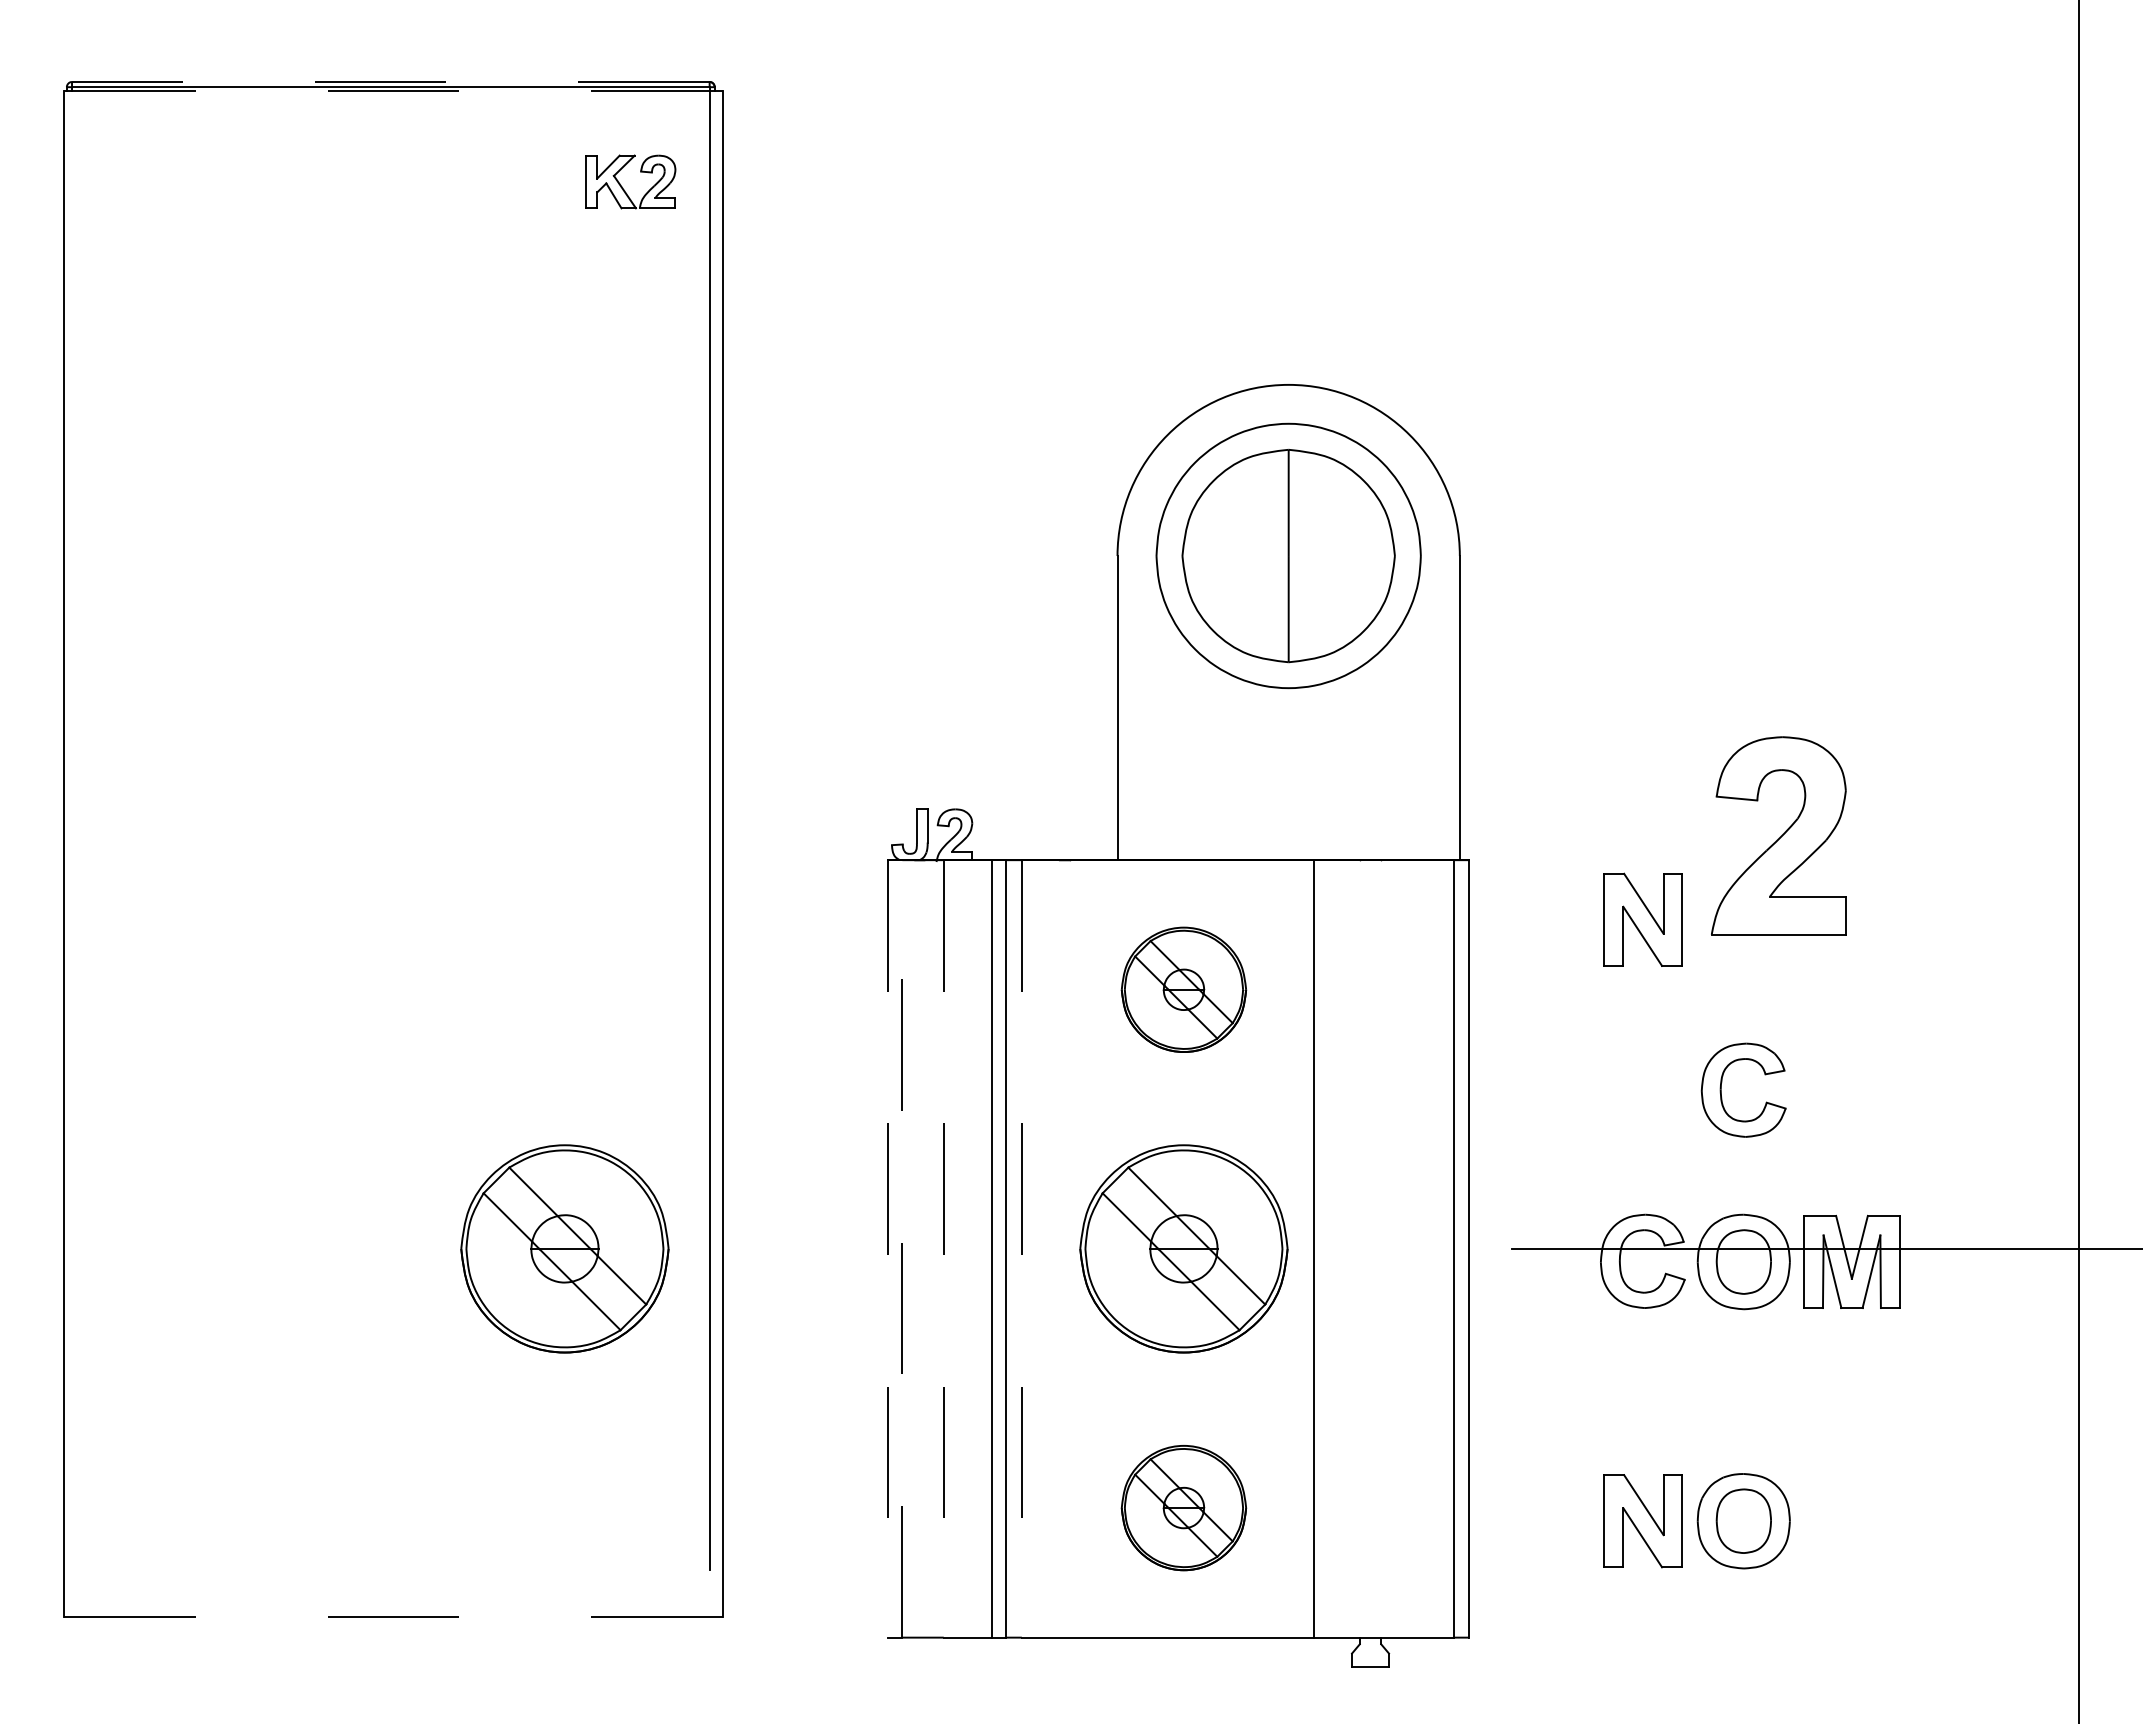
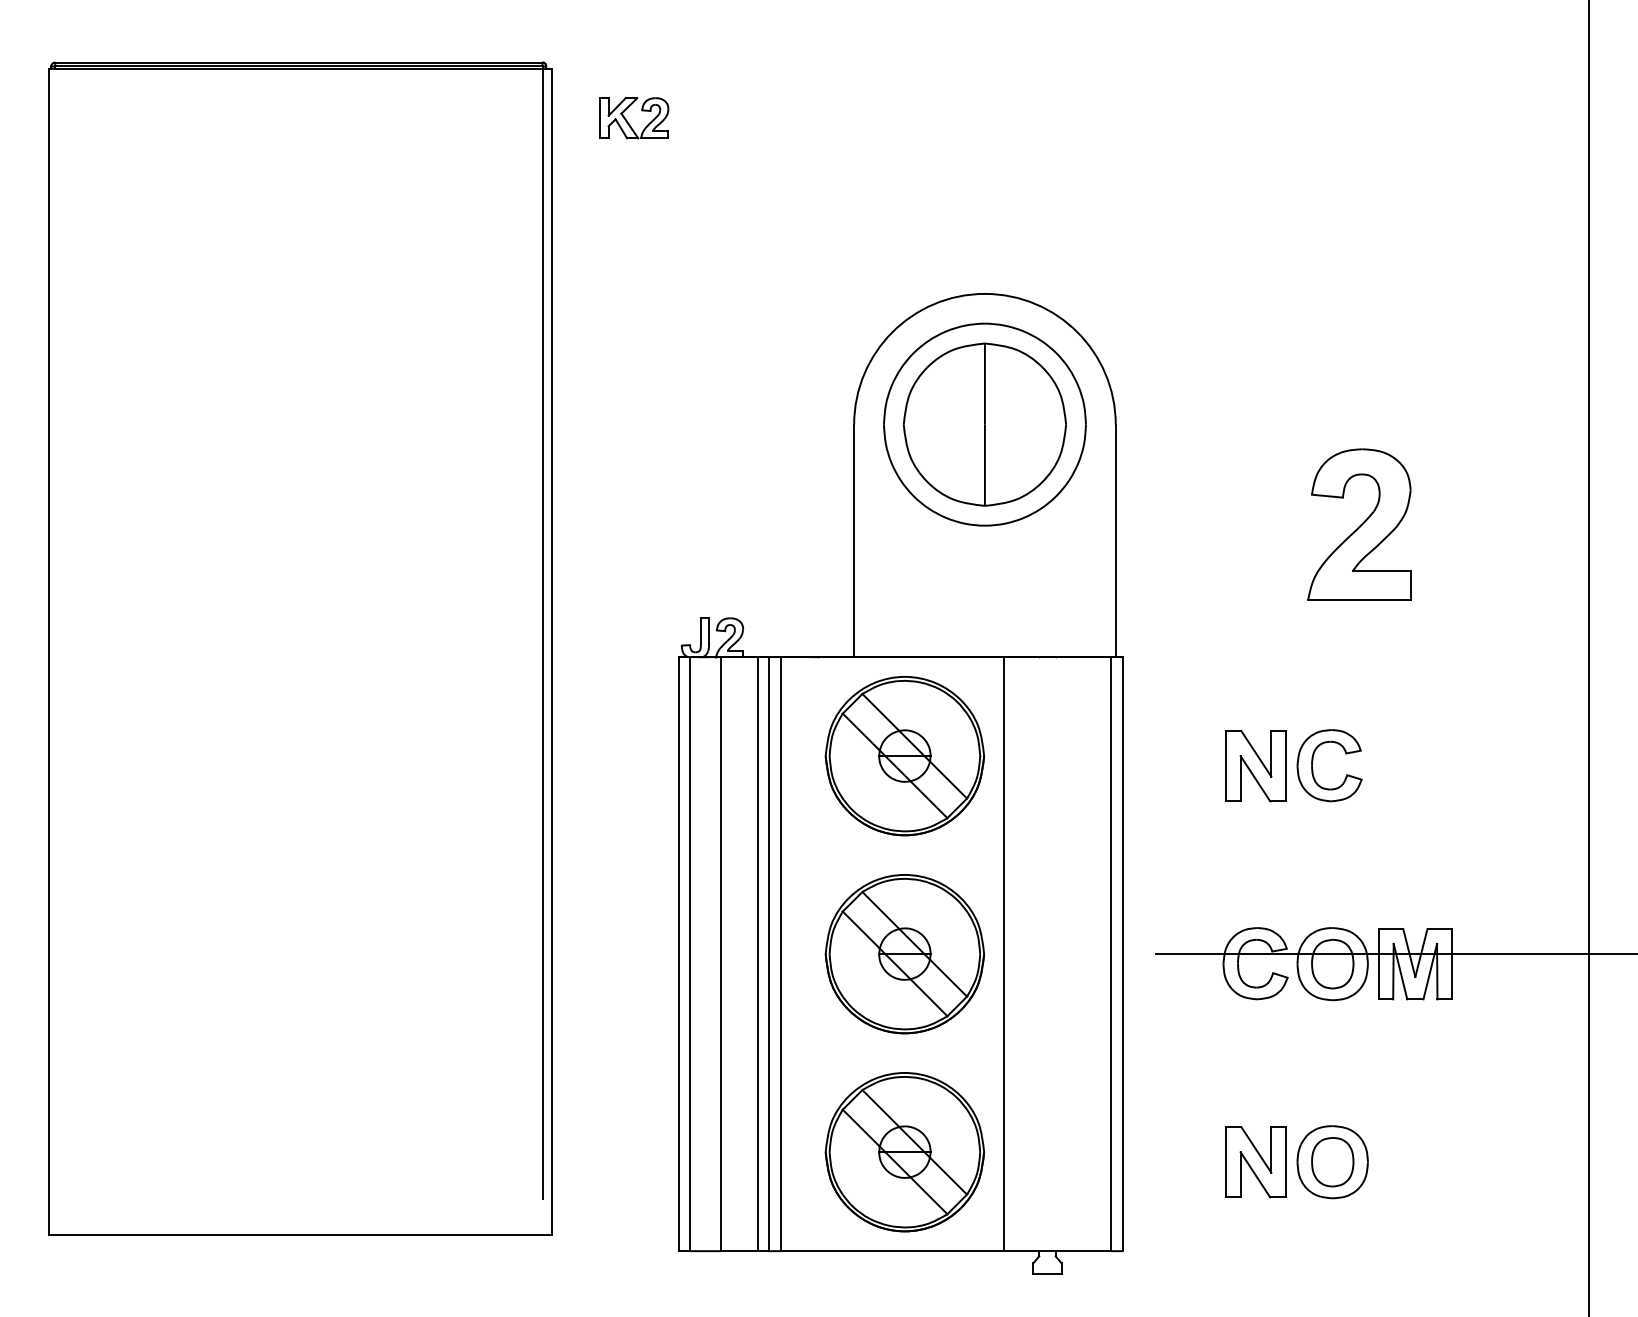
line: (390, 82) -> (298, 62), dashed -> solid
line: (392, 91) -> (300, 69), dashed -> solid
part: (622, 186) -> (627, 121), moved
part: (1778, 835) -> (1359, 524), moved
part: (1642, 919) -> (1255, 765), moved
part: (1183, 989) -> (904, 755), size x1.67
part: (1721, 1089) -> (1312, 765), moved
part: (564, 1248) -> (431, 953), removed
line: (888, 1248) -> (679, 953), dashed -> solid
line: (902, 1248) -> (689, 953), dashed -> solid
line: (943, 1248) -> (721, 953), dashed -> solid
line: (1021, 1248) -> (780, 953), dashed -> solid
part: (1183, 1507) -> (904, 1151), size x1.67
line: (393, 1616) -> (300, 1235), dashed -> solid

